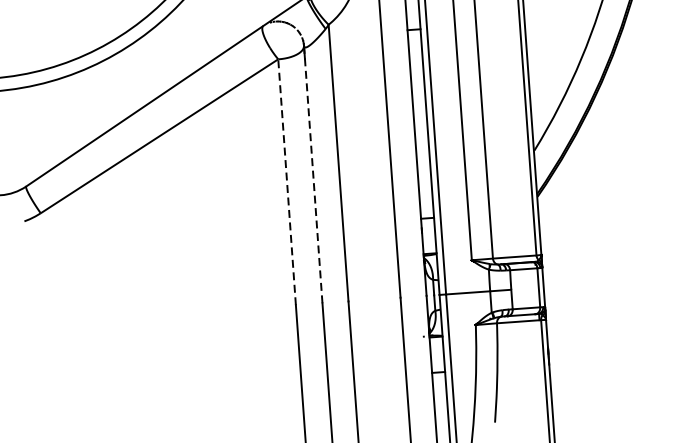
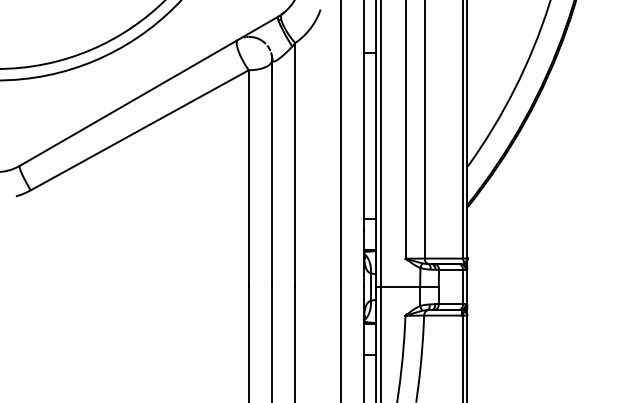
line: (313, 174) -> (272, 173), dashed -> solid
line: (286, 182) -> (248, 178), dashed -> solid

